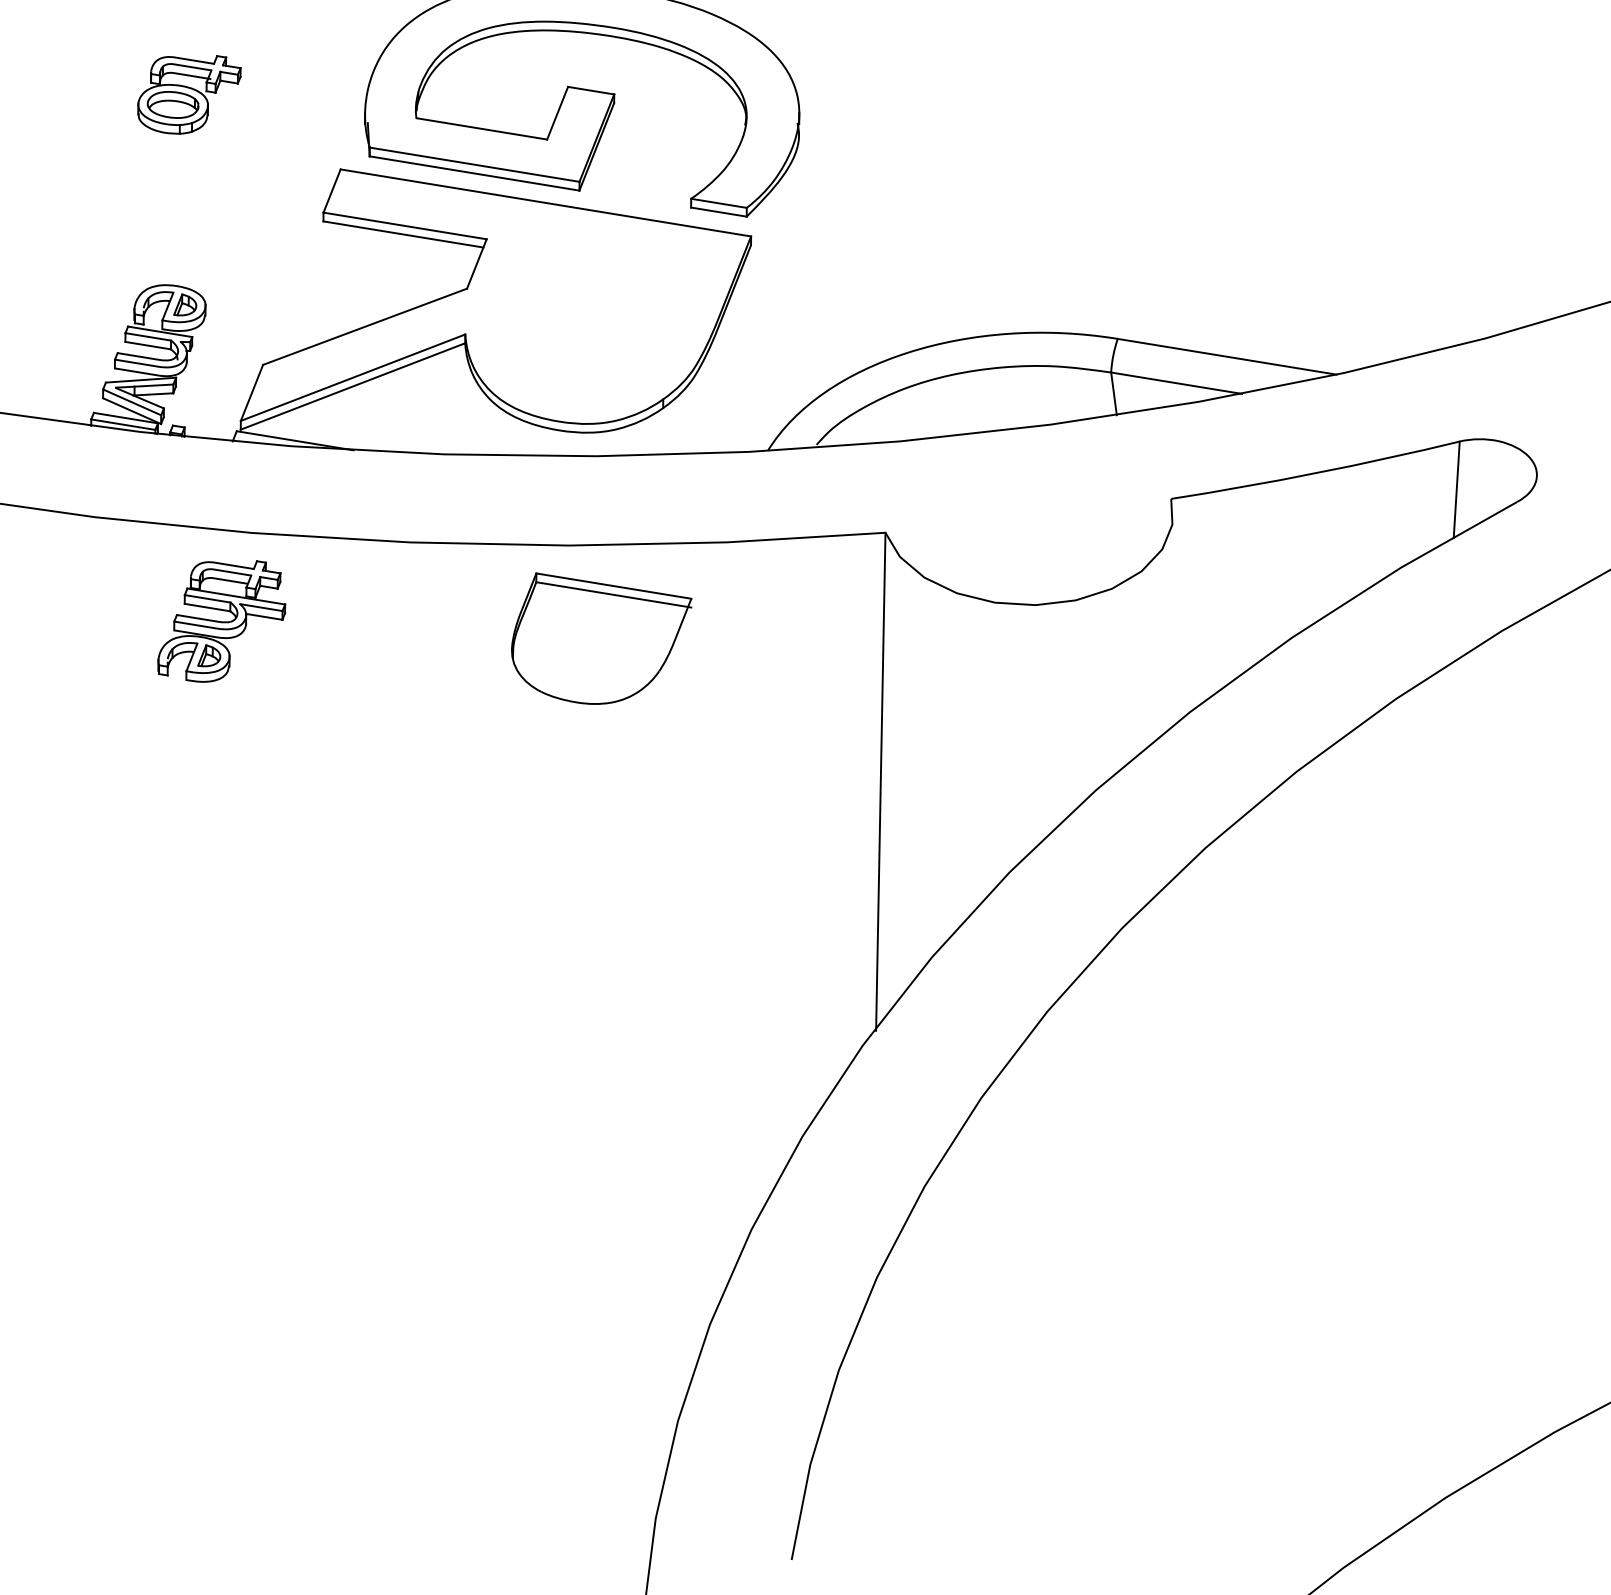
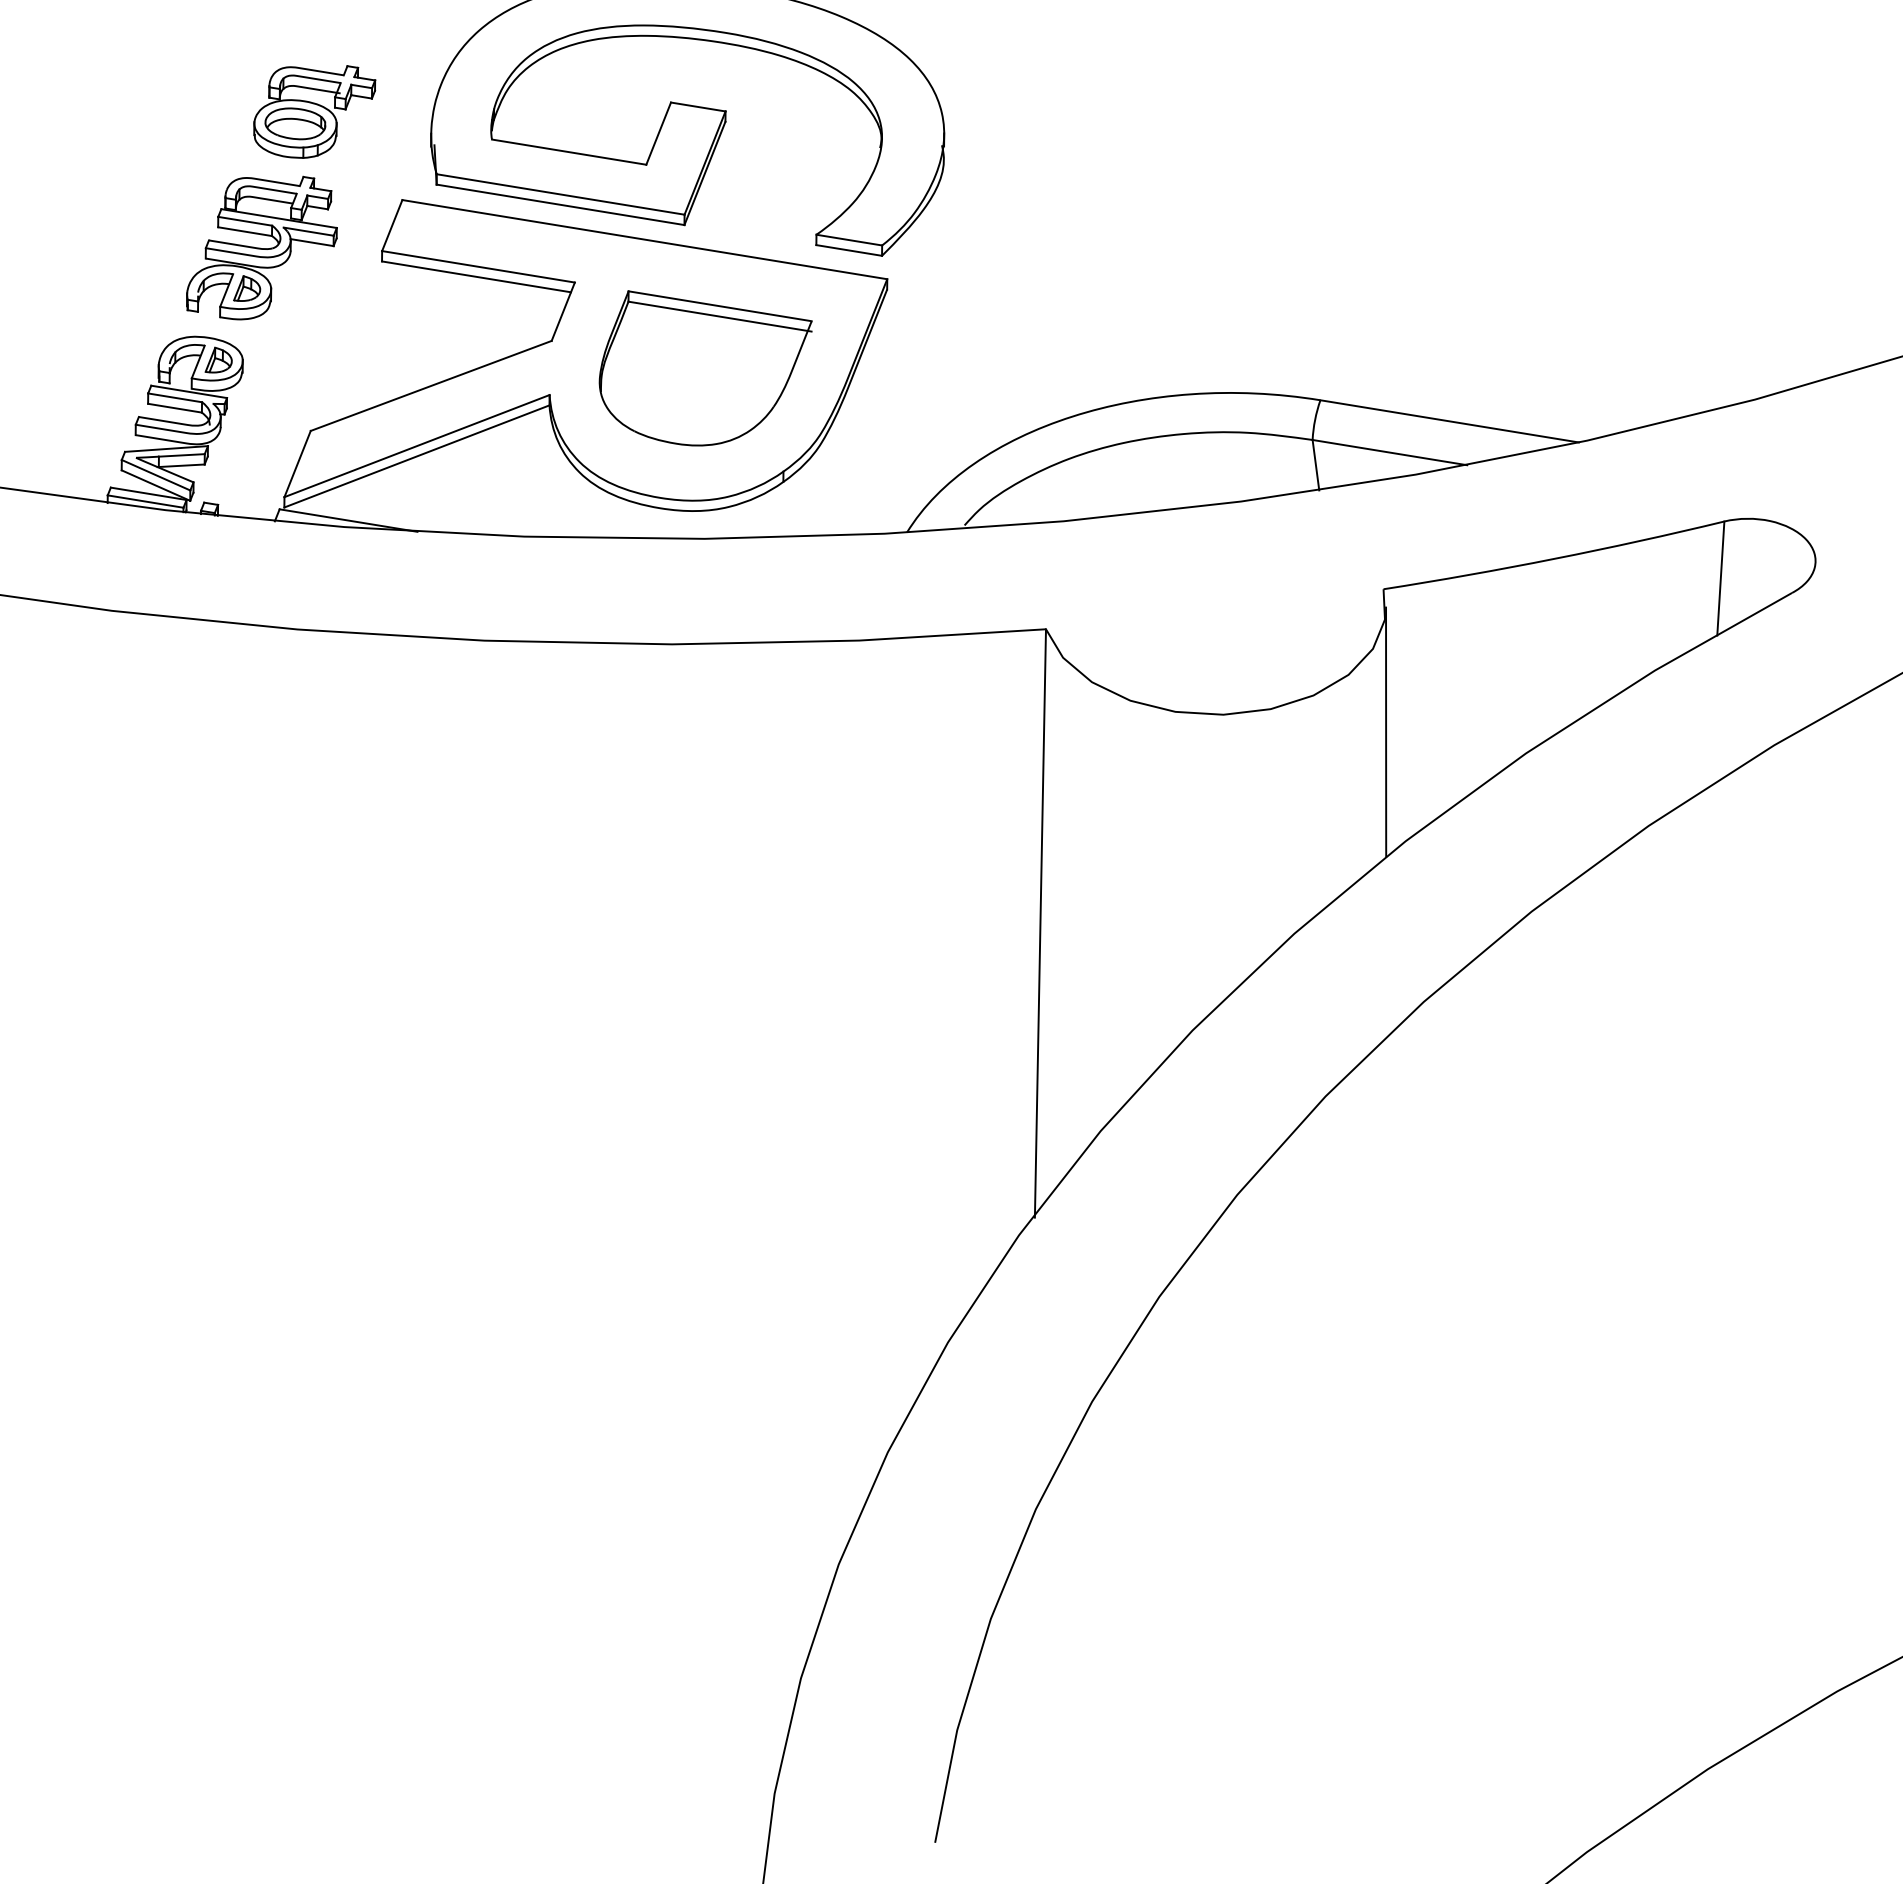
part: (189, 94) -> (314, 111), moved
line: (1173, 619) -> (1386, 731), added
part: (221, 621) -> (261, 247), moved
part: (601, 638) -> (705, 368), moved

